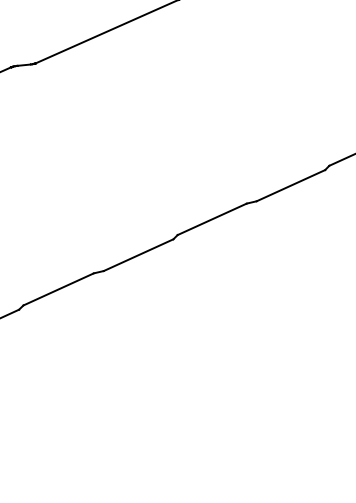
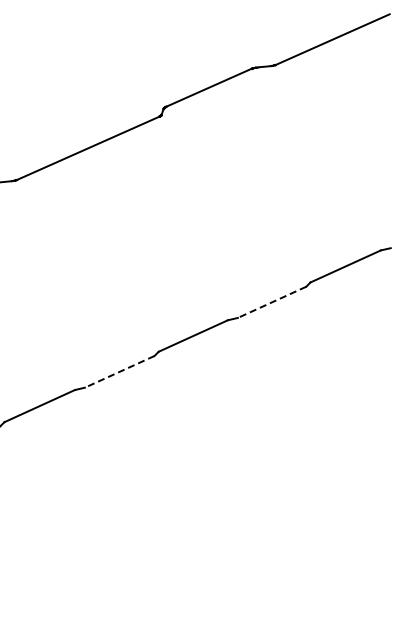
line: (291, 185) -> (272, 302), solid -> dashed
line: (138, 255) -> (119, 372), solid -> dashed

